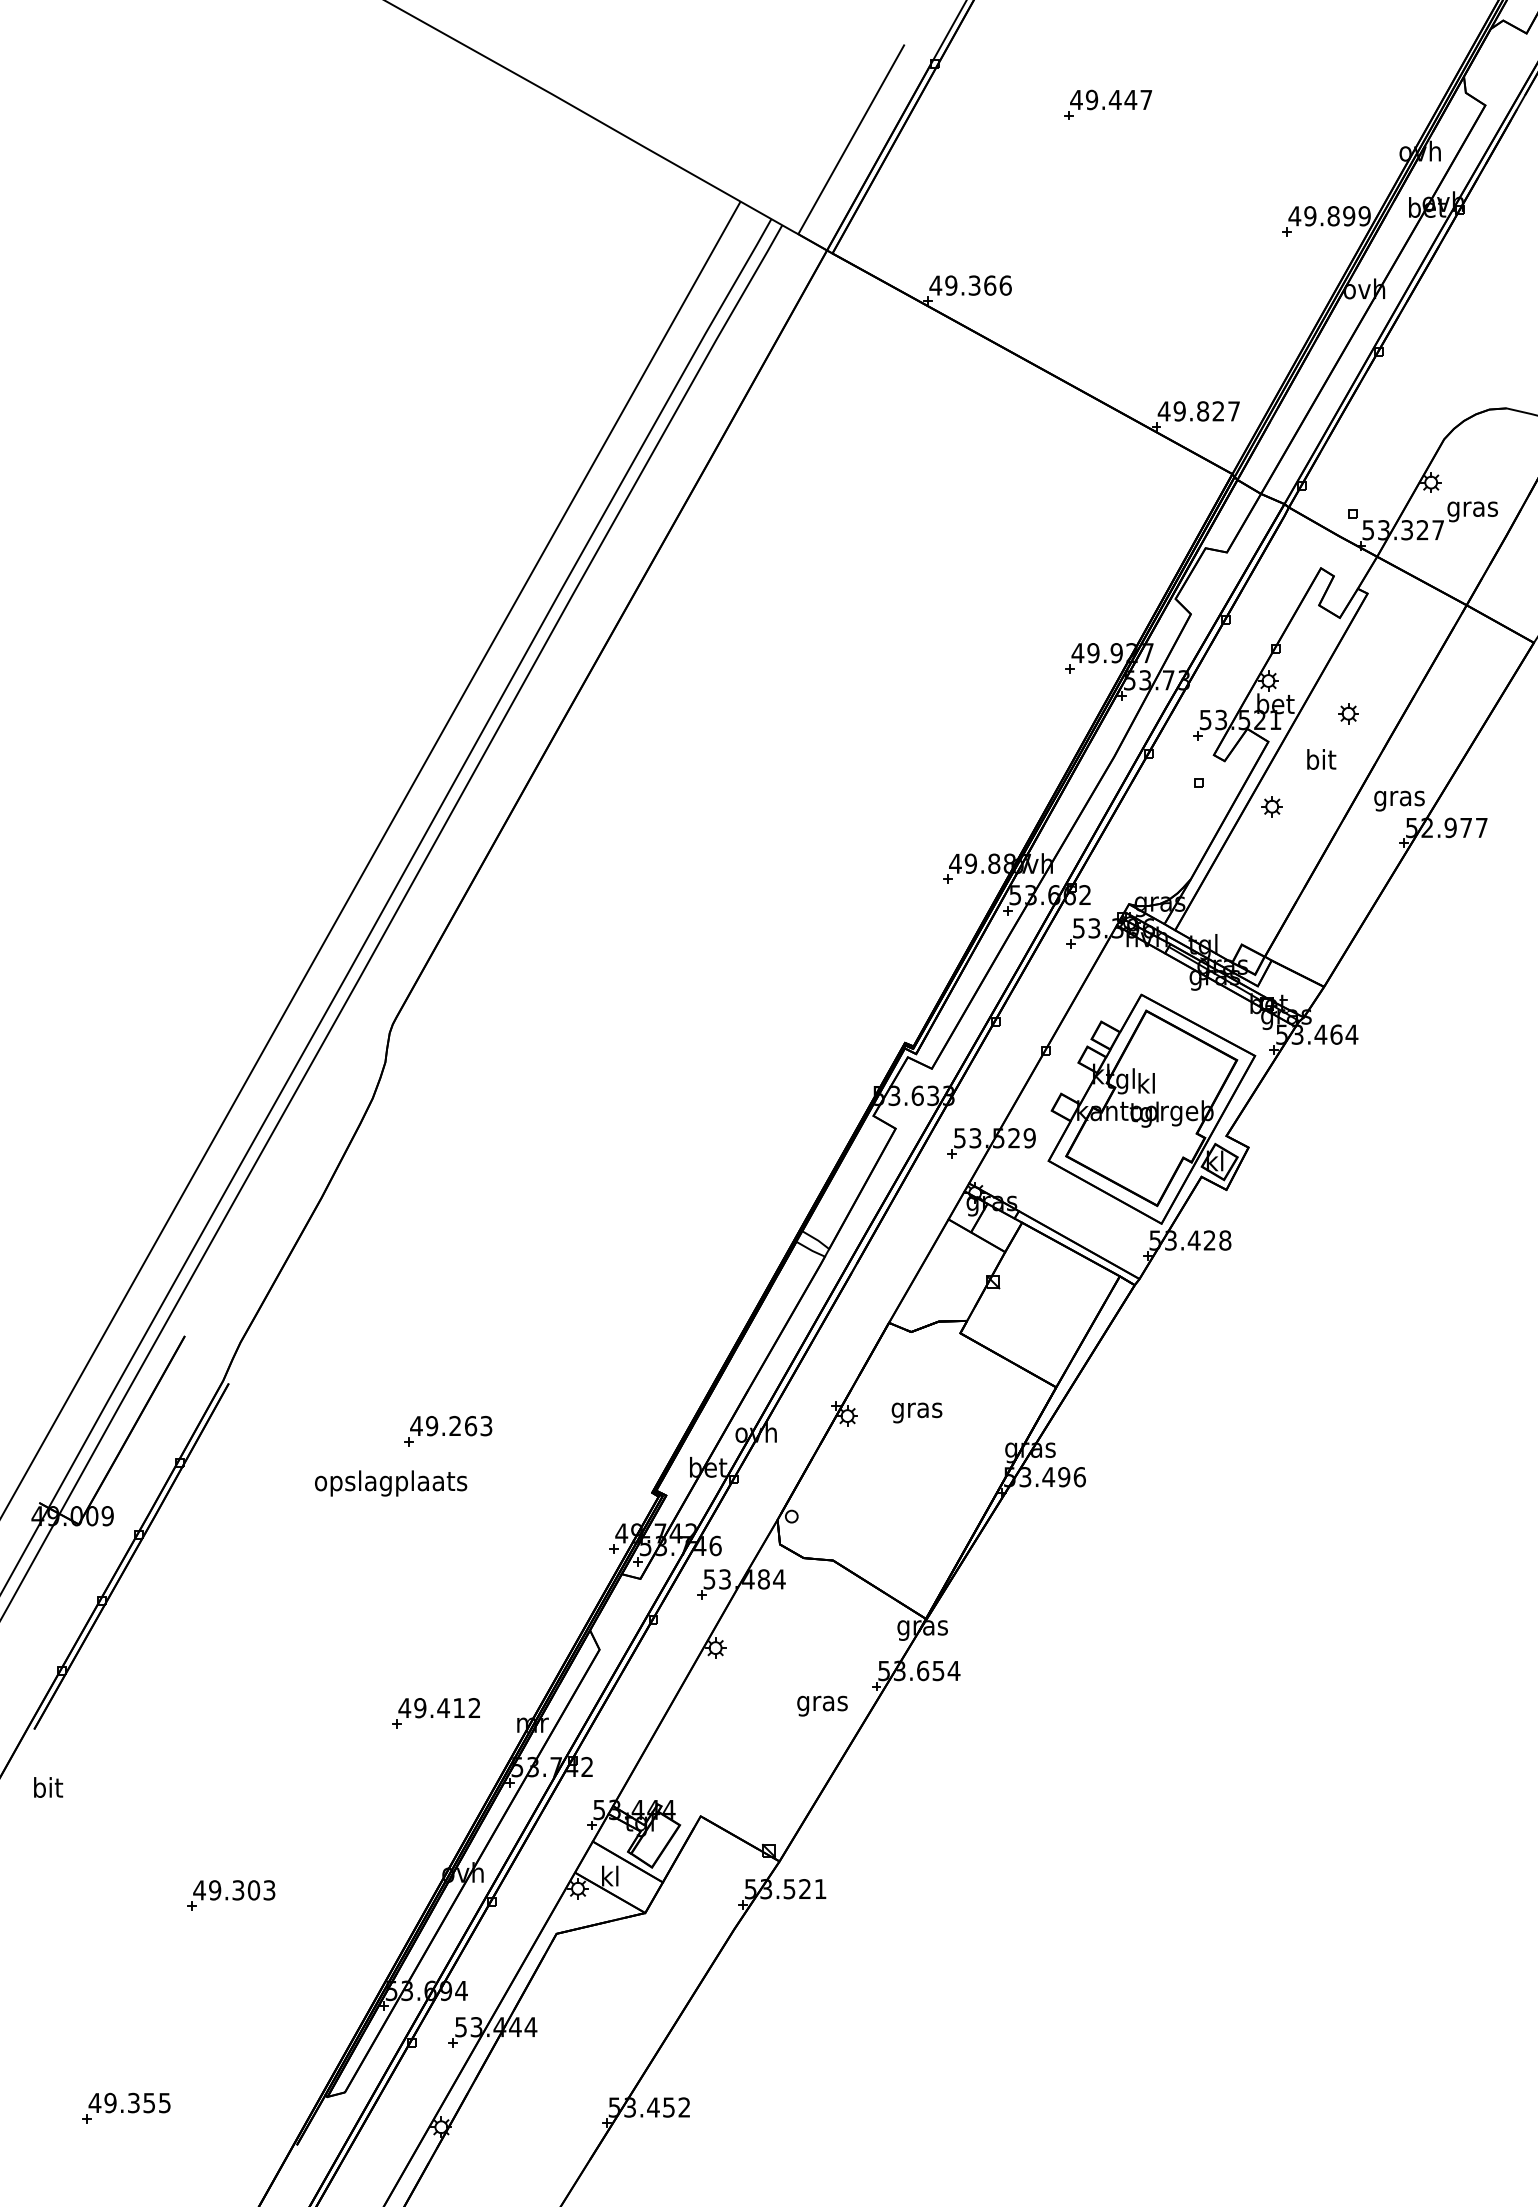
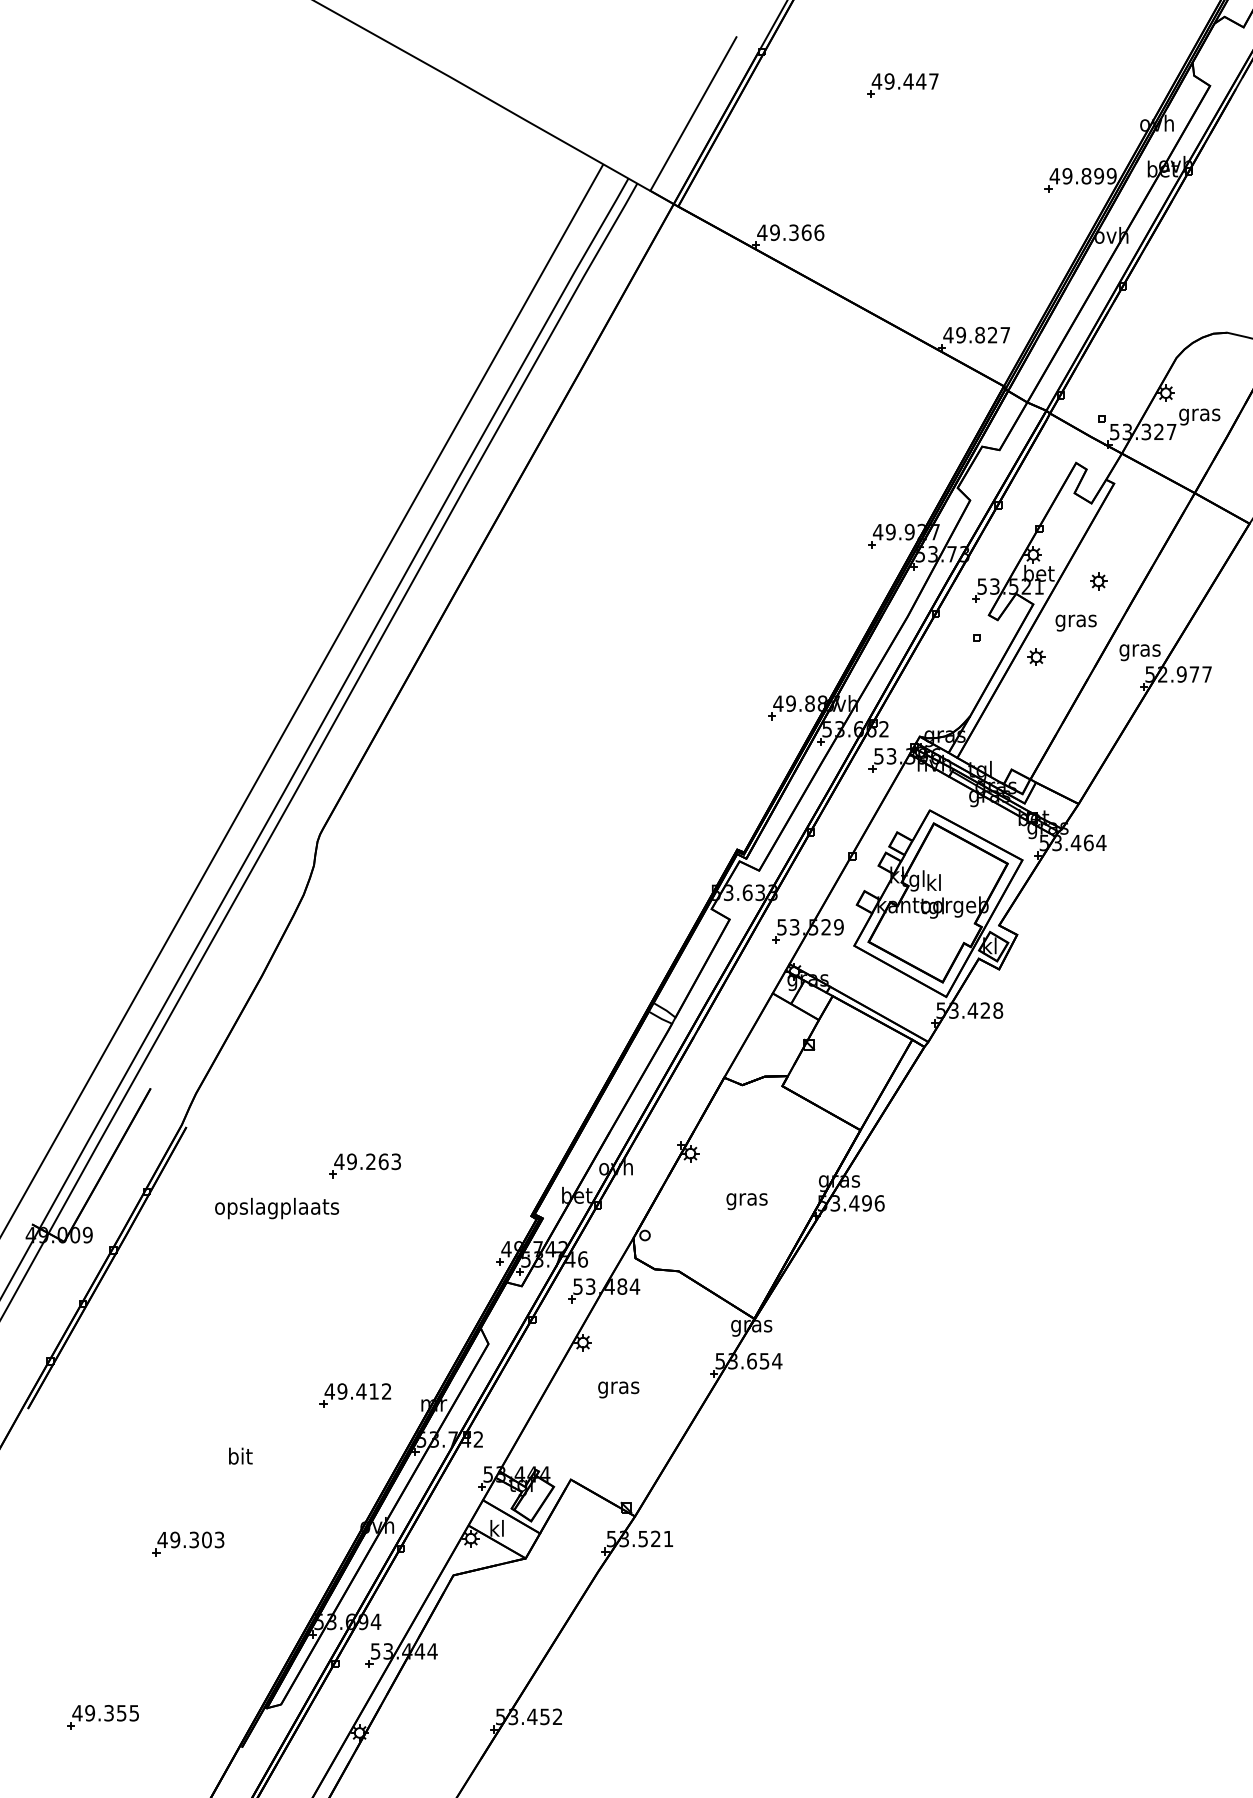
text: (1320, 762) -> (1075, 621), bit -> gras
text: (916, 1412) -> (746, 1201), moved
text: (391, 1483) -> (277, 1208), moved
text: (822, 1705) -> (618, 1389), moved
text: (48, 1787) -> (240, 1456), moved

